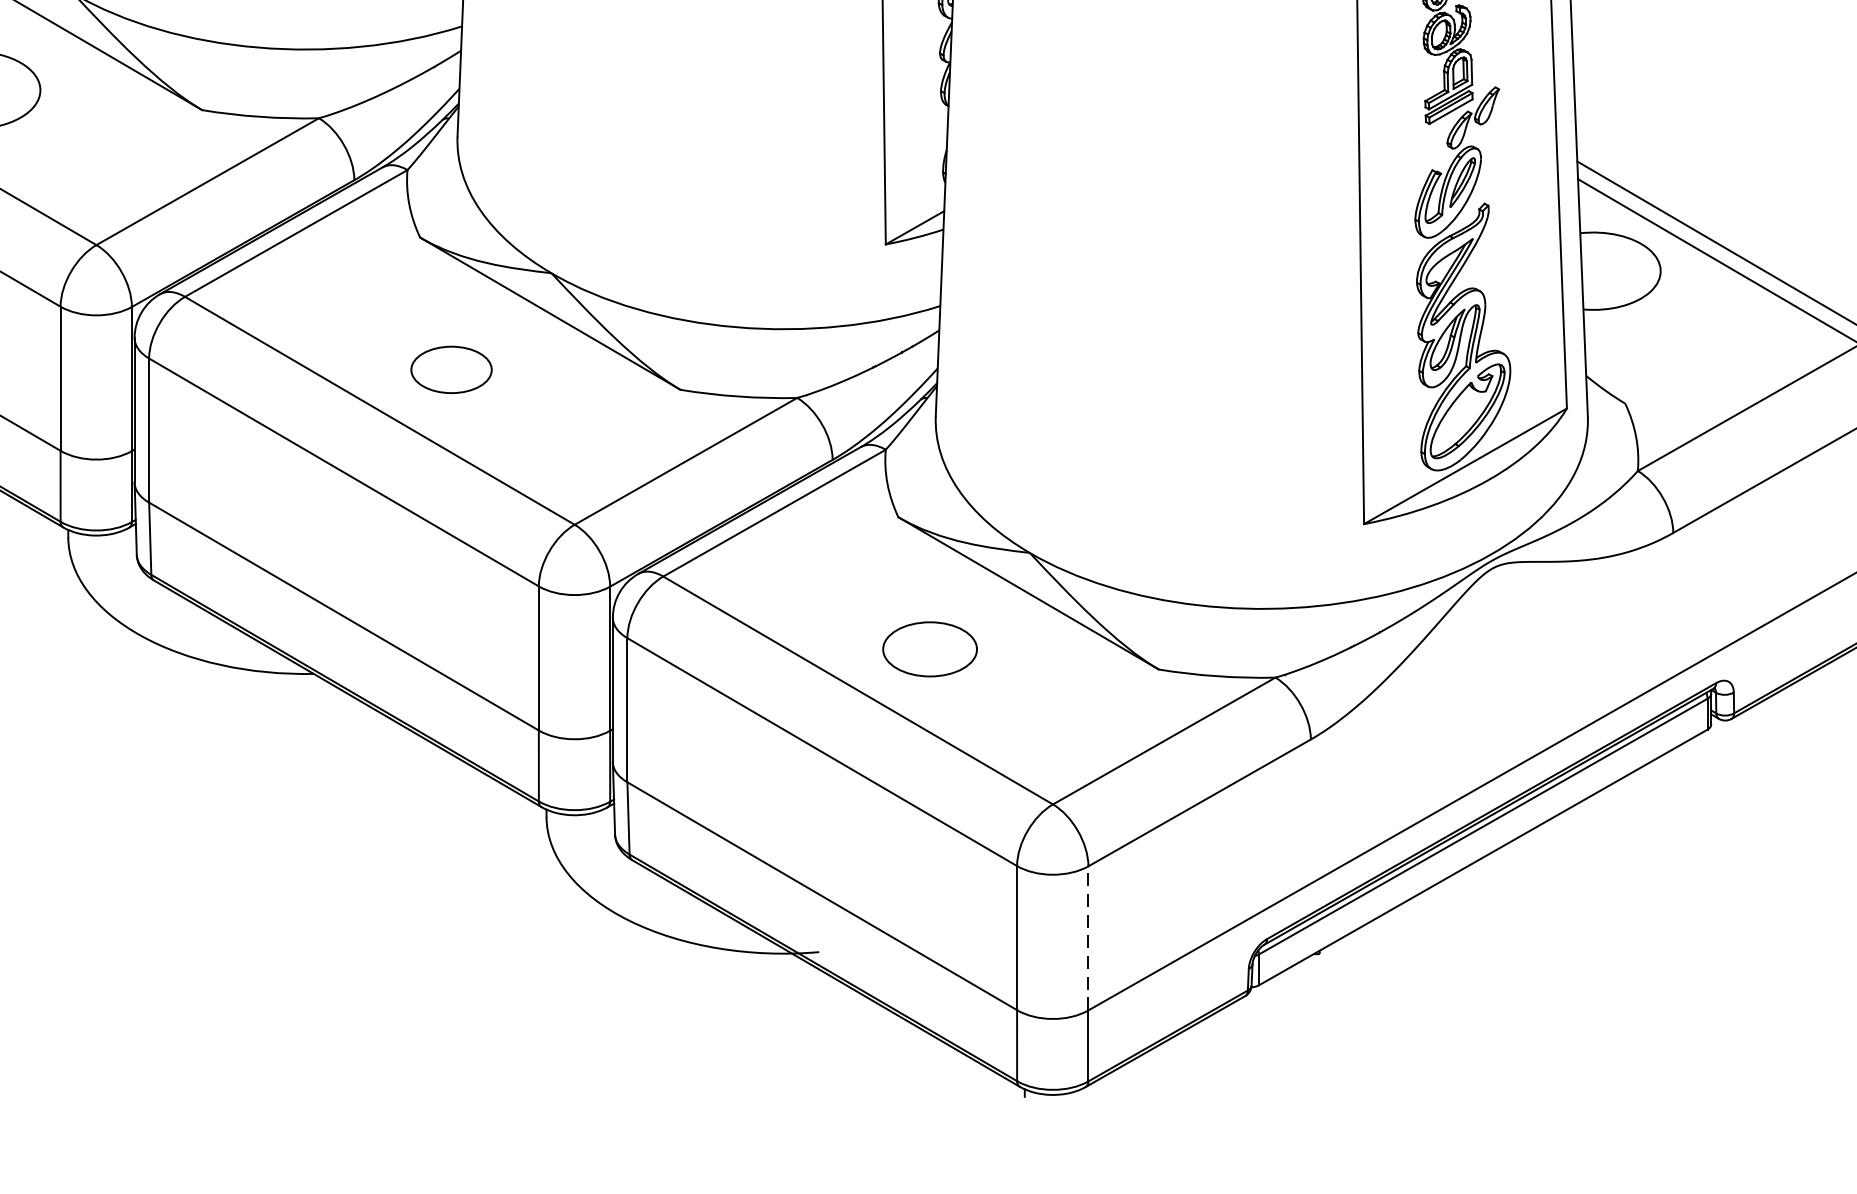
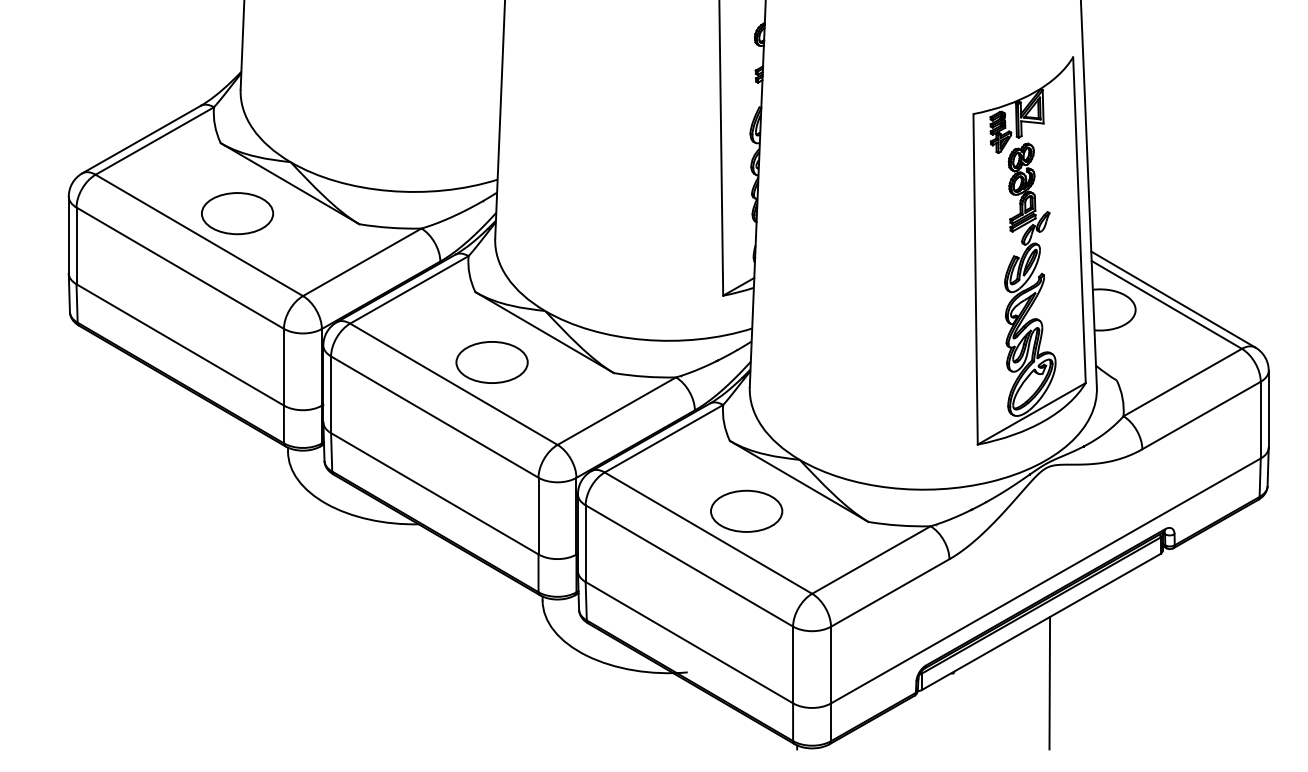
part: (450, 369) -> (491, 362), size x1.67
part: (929, 647) -> (746, 510), size x1.43
line: (1089, 937) -> (831, 664), dashed -> solid
line: (1498, 971) -> (1049, 682), added

